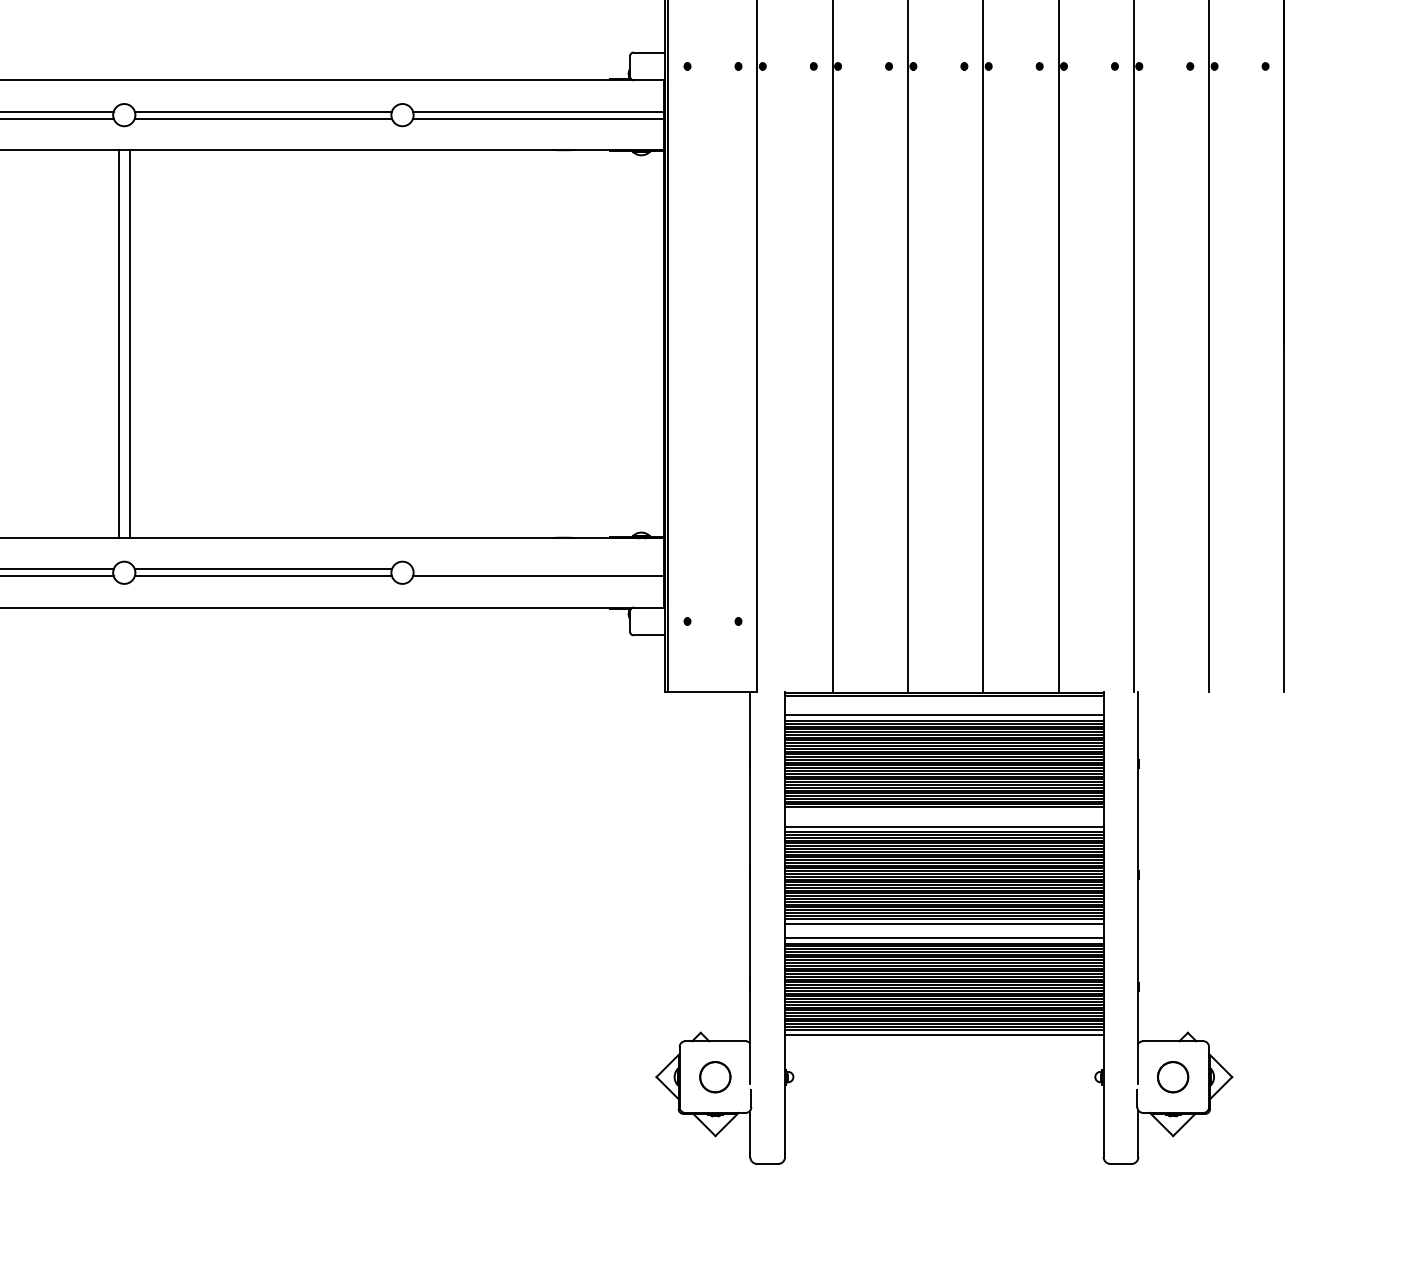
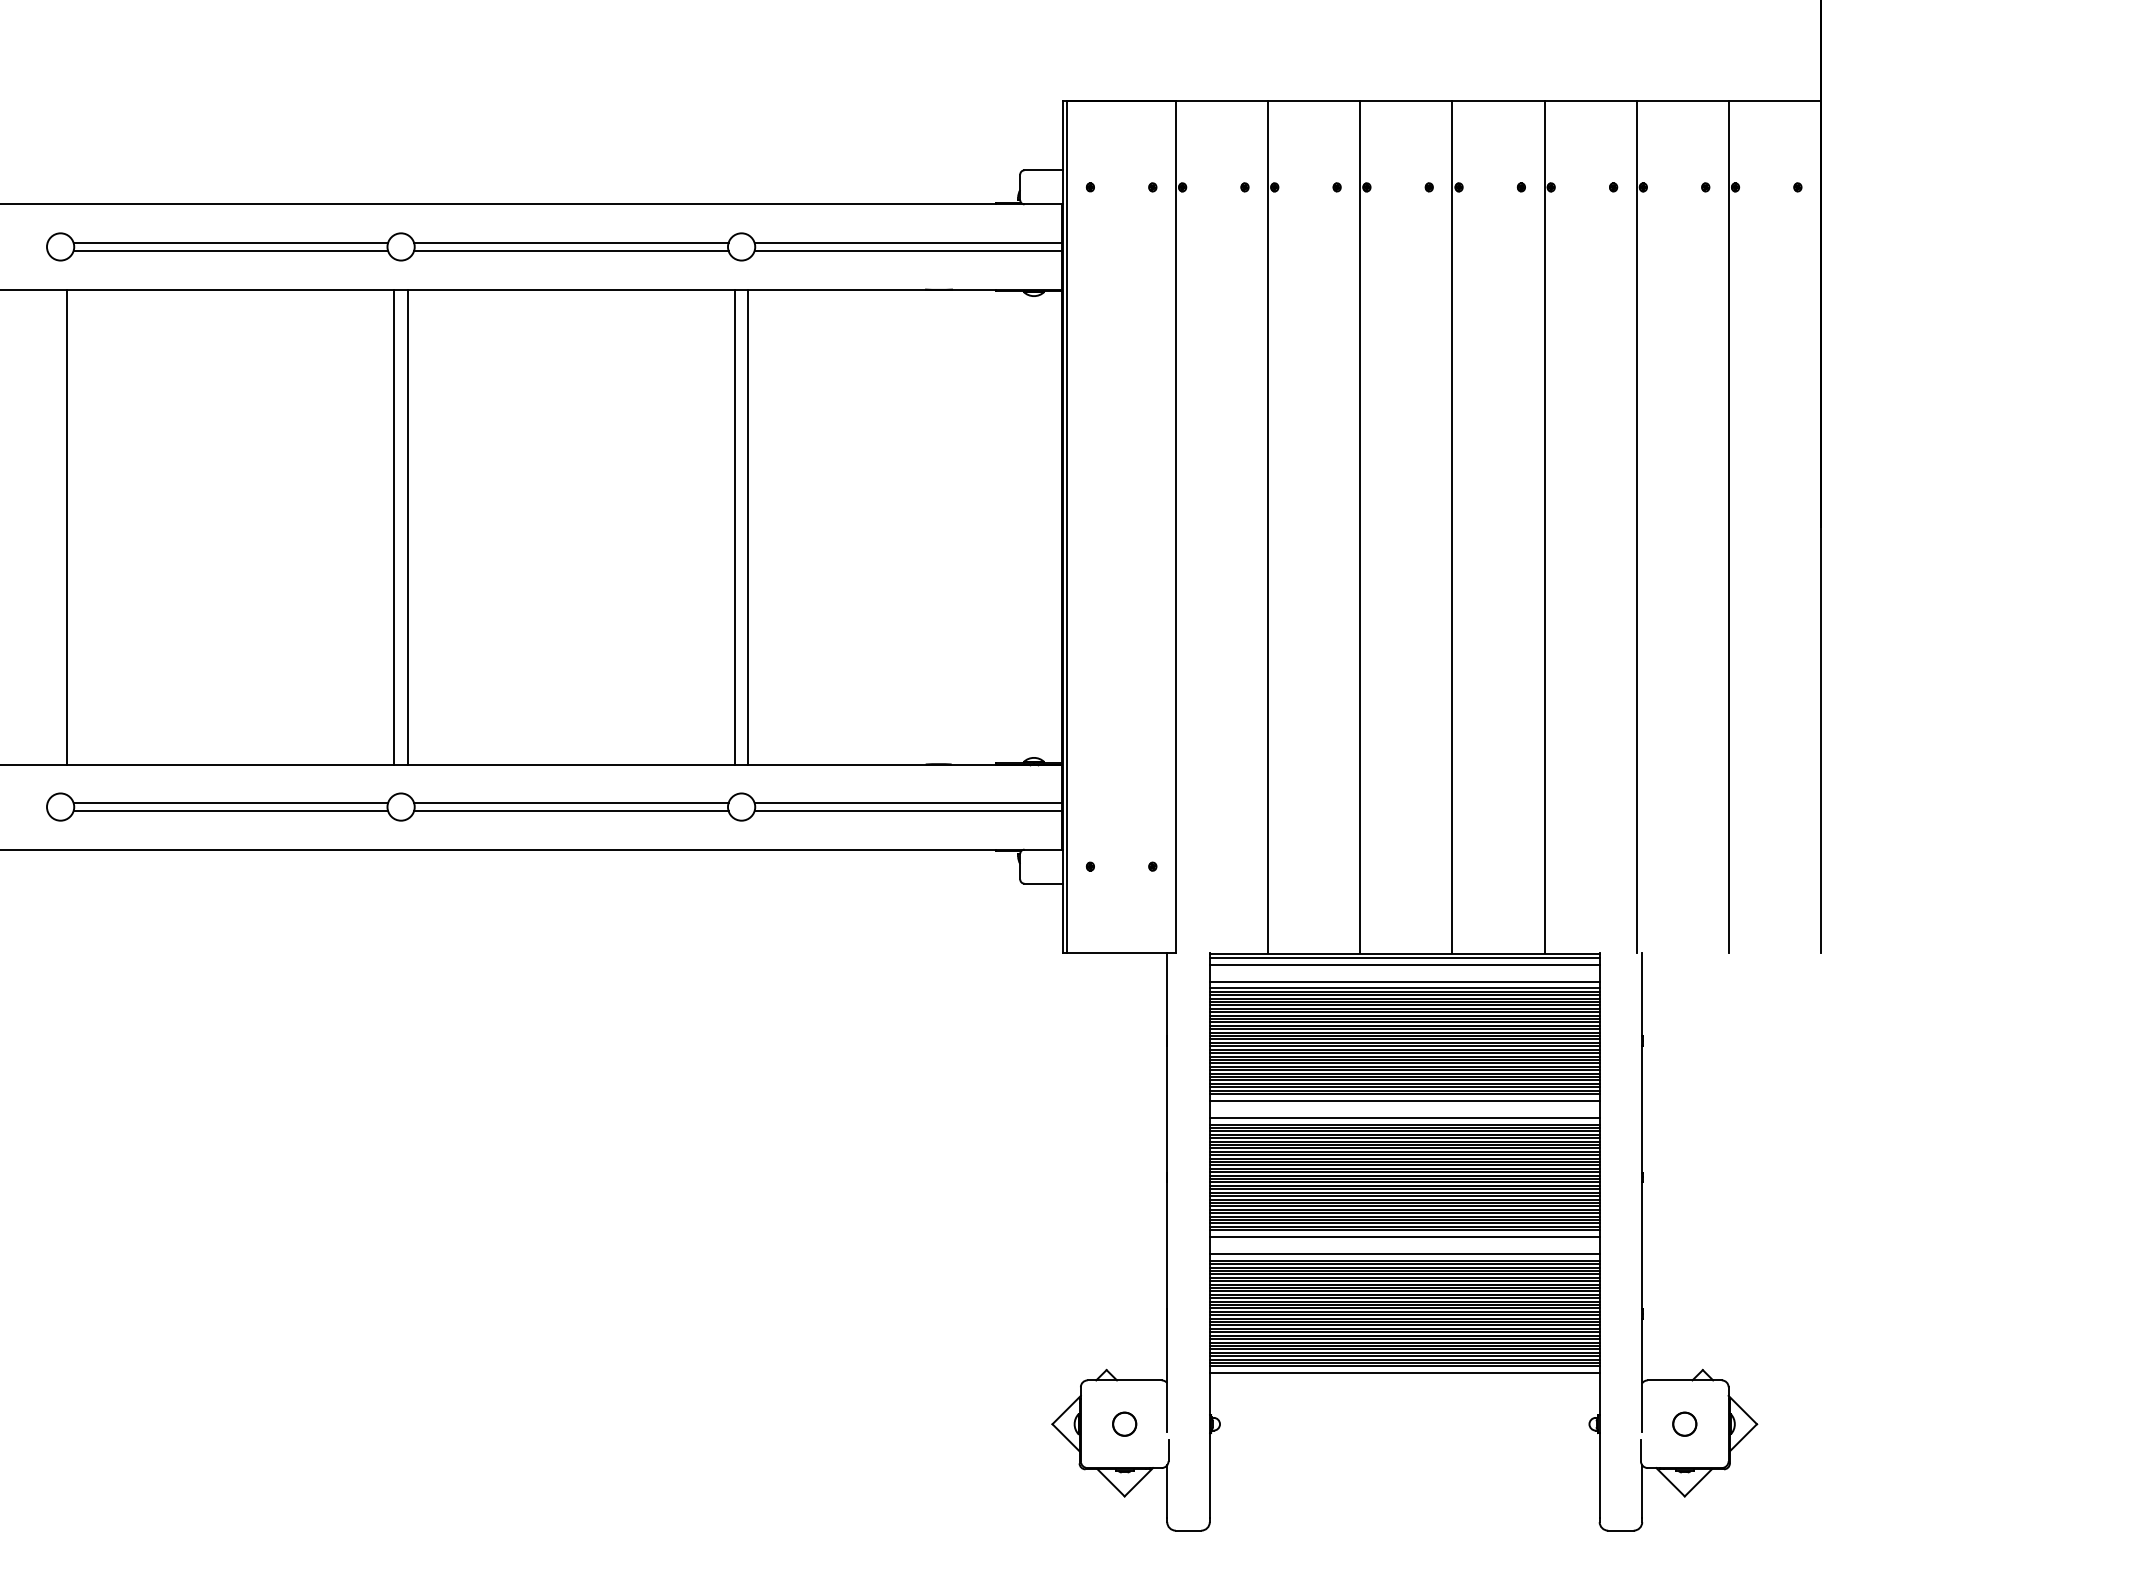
line: (396, 343) -> (734, 526), added
line: (408, 343) -> (748, 526), added
line: (538, 569) -> (907, 802), added
line: (944, 701) -> (1404, 964), added
line: (944, 812) -> (1404, 1100), added
circle: (715, 1076) -> (1124, 1423), size x0.62
circle: (1172, 1076) -> (1684, 1423), size x0.62

